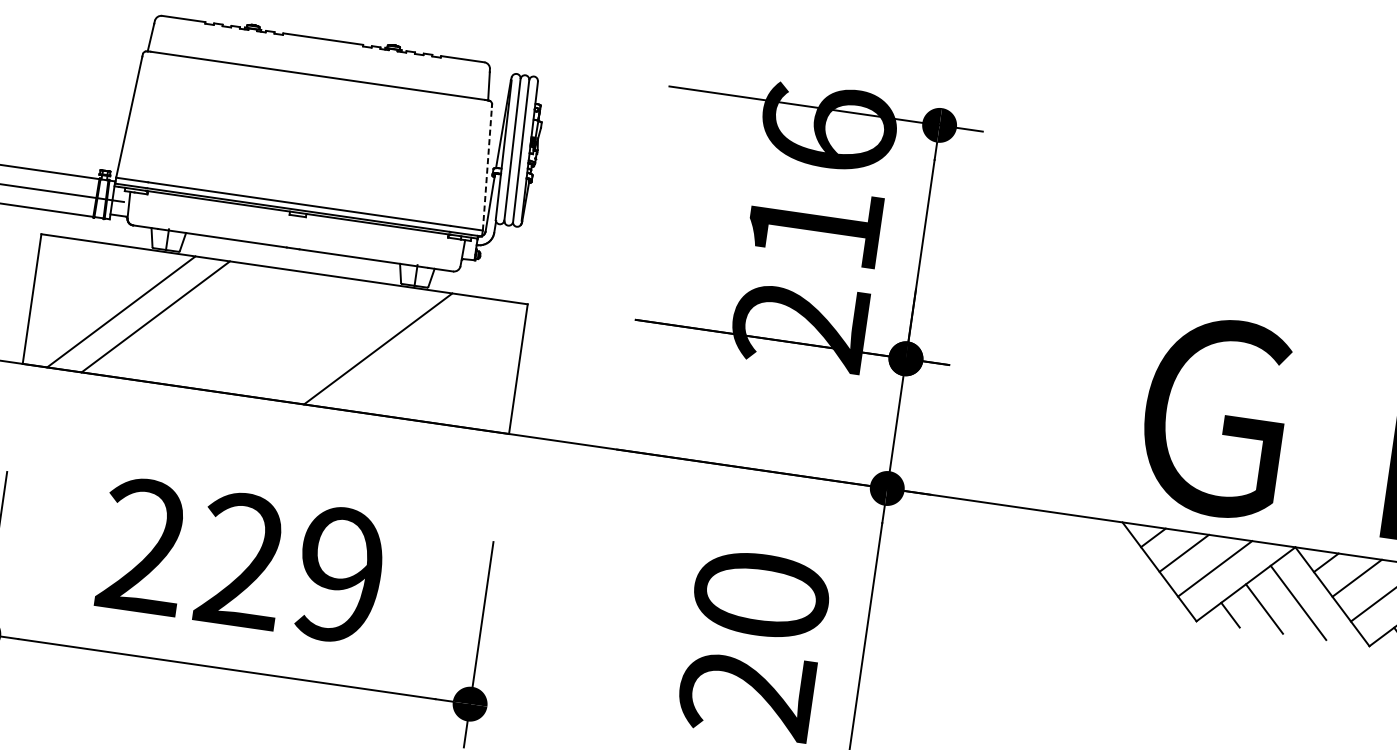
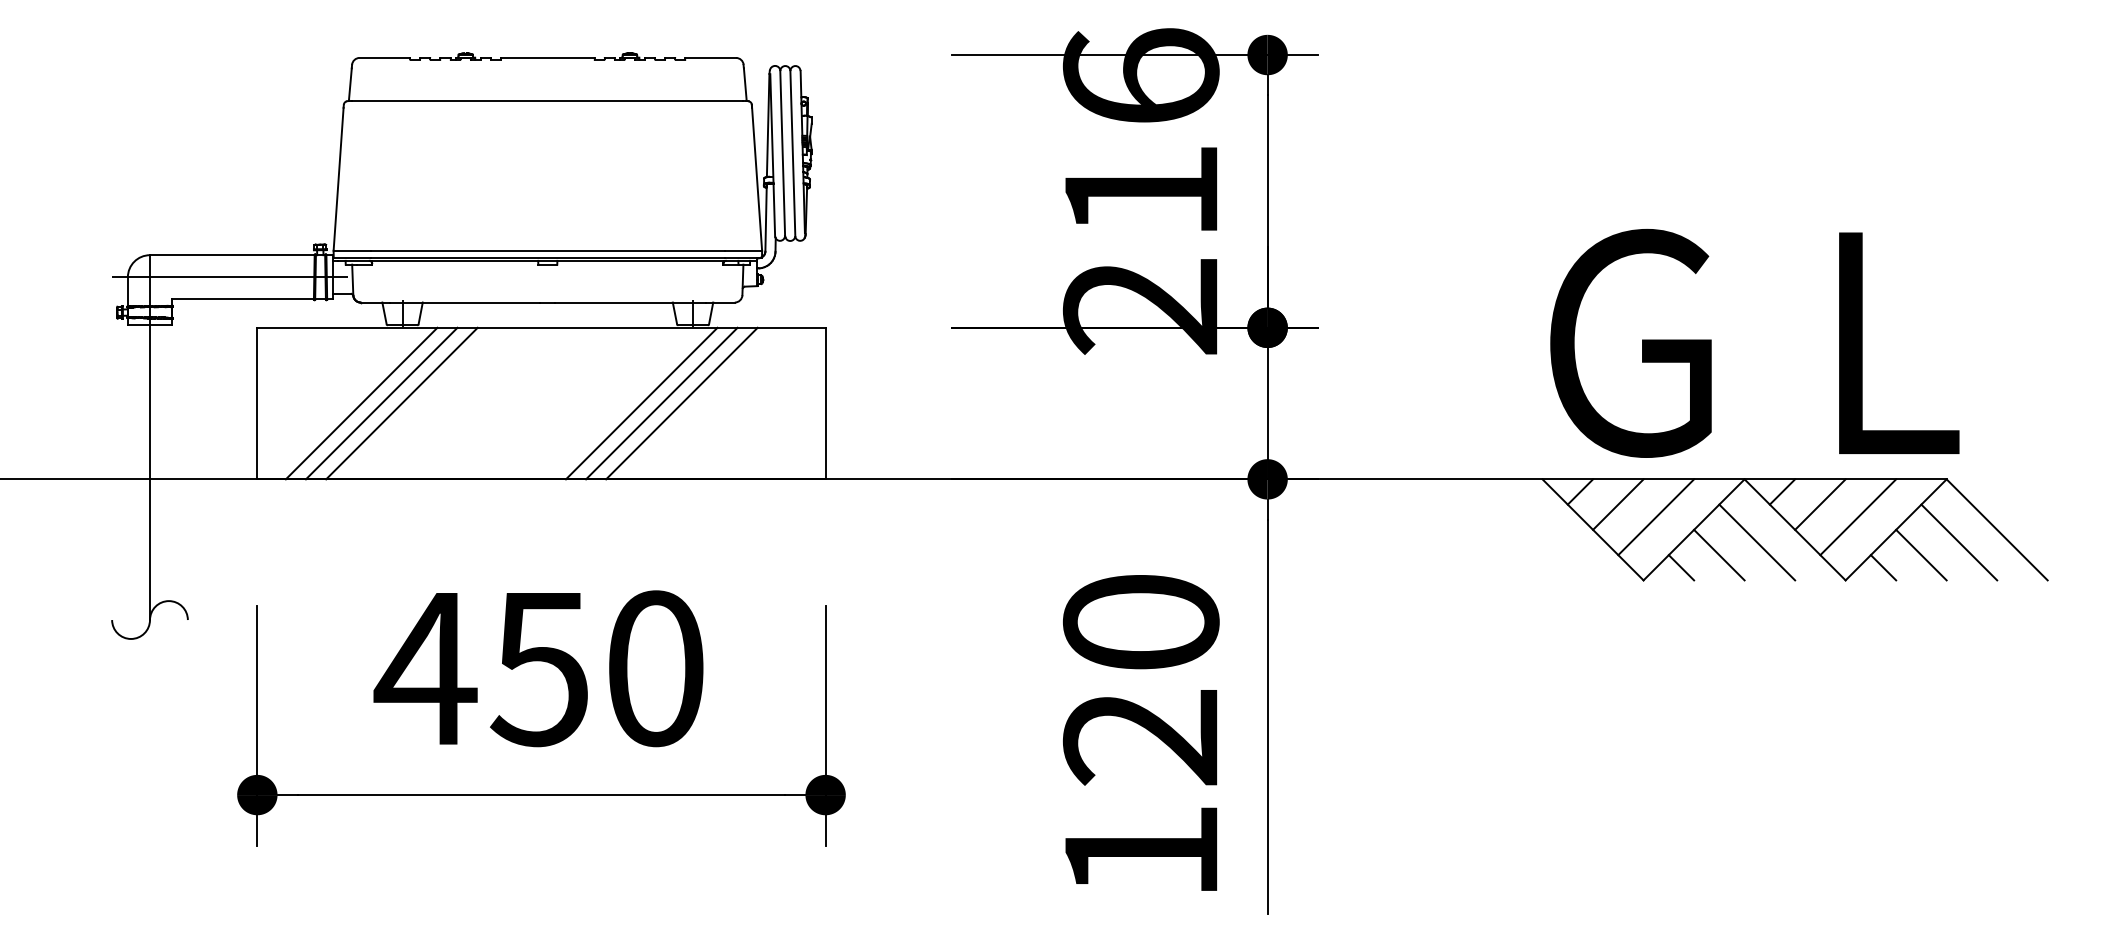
line: (487, 167) -> (756, 177), dashed -> solid
line: (138, 314) -> (381, 403), added
line: (360, 346) -> (641, 403), added
line: (395, 351) -> (681, 403), added
text: (240, 560) -> (538, 668), 229 -> 450

